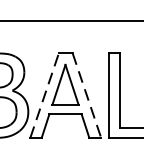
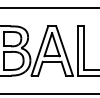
line: (43, 94) -> (39, 50), dashed -> solid
line: (86, 94) -> (64, 50), dashed -> solid

